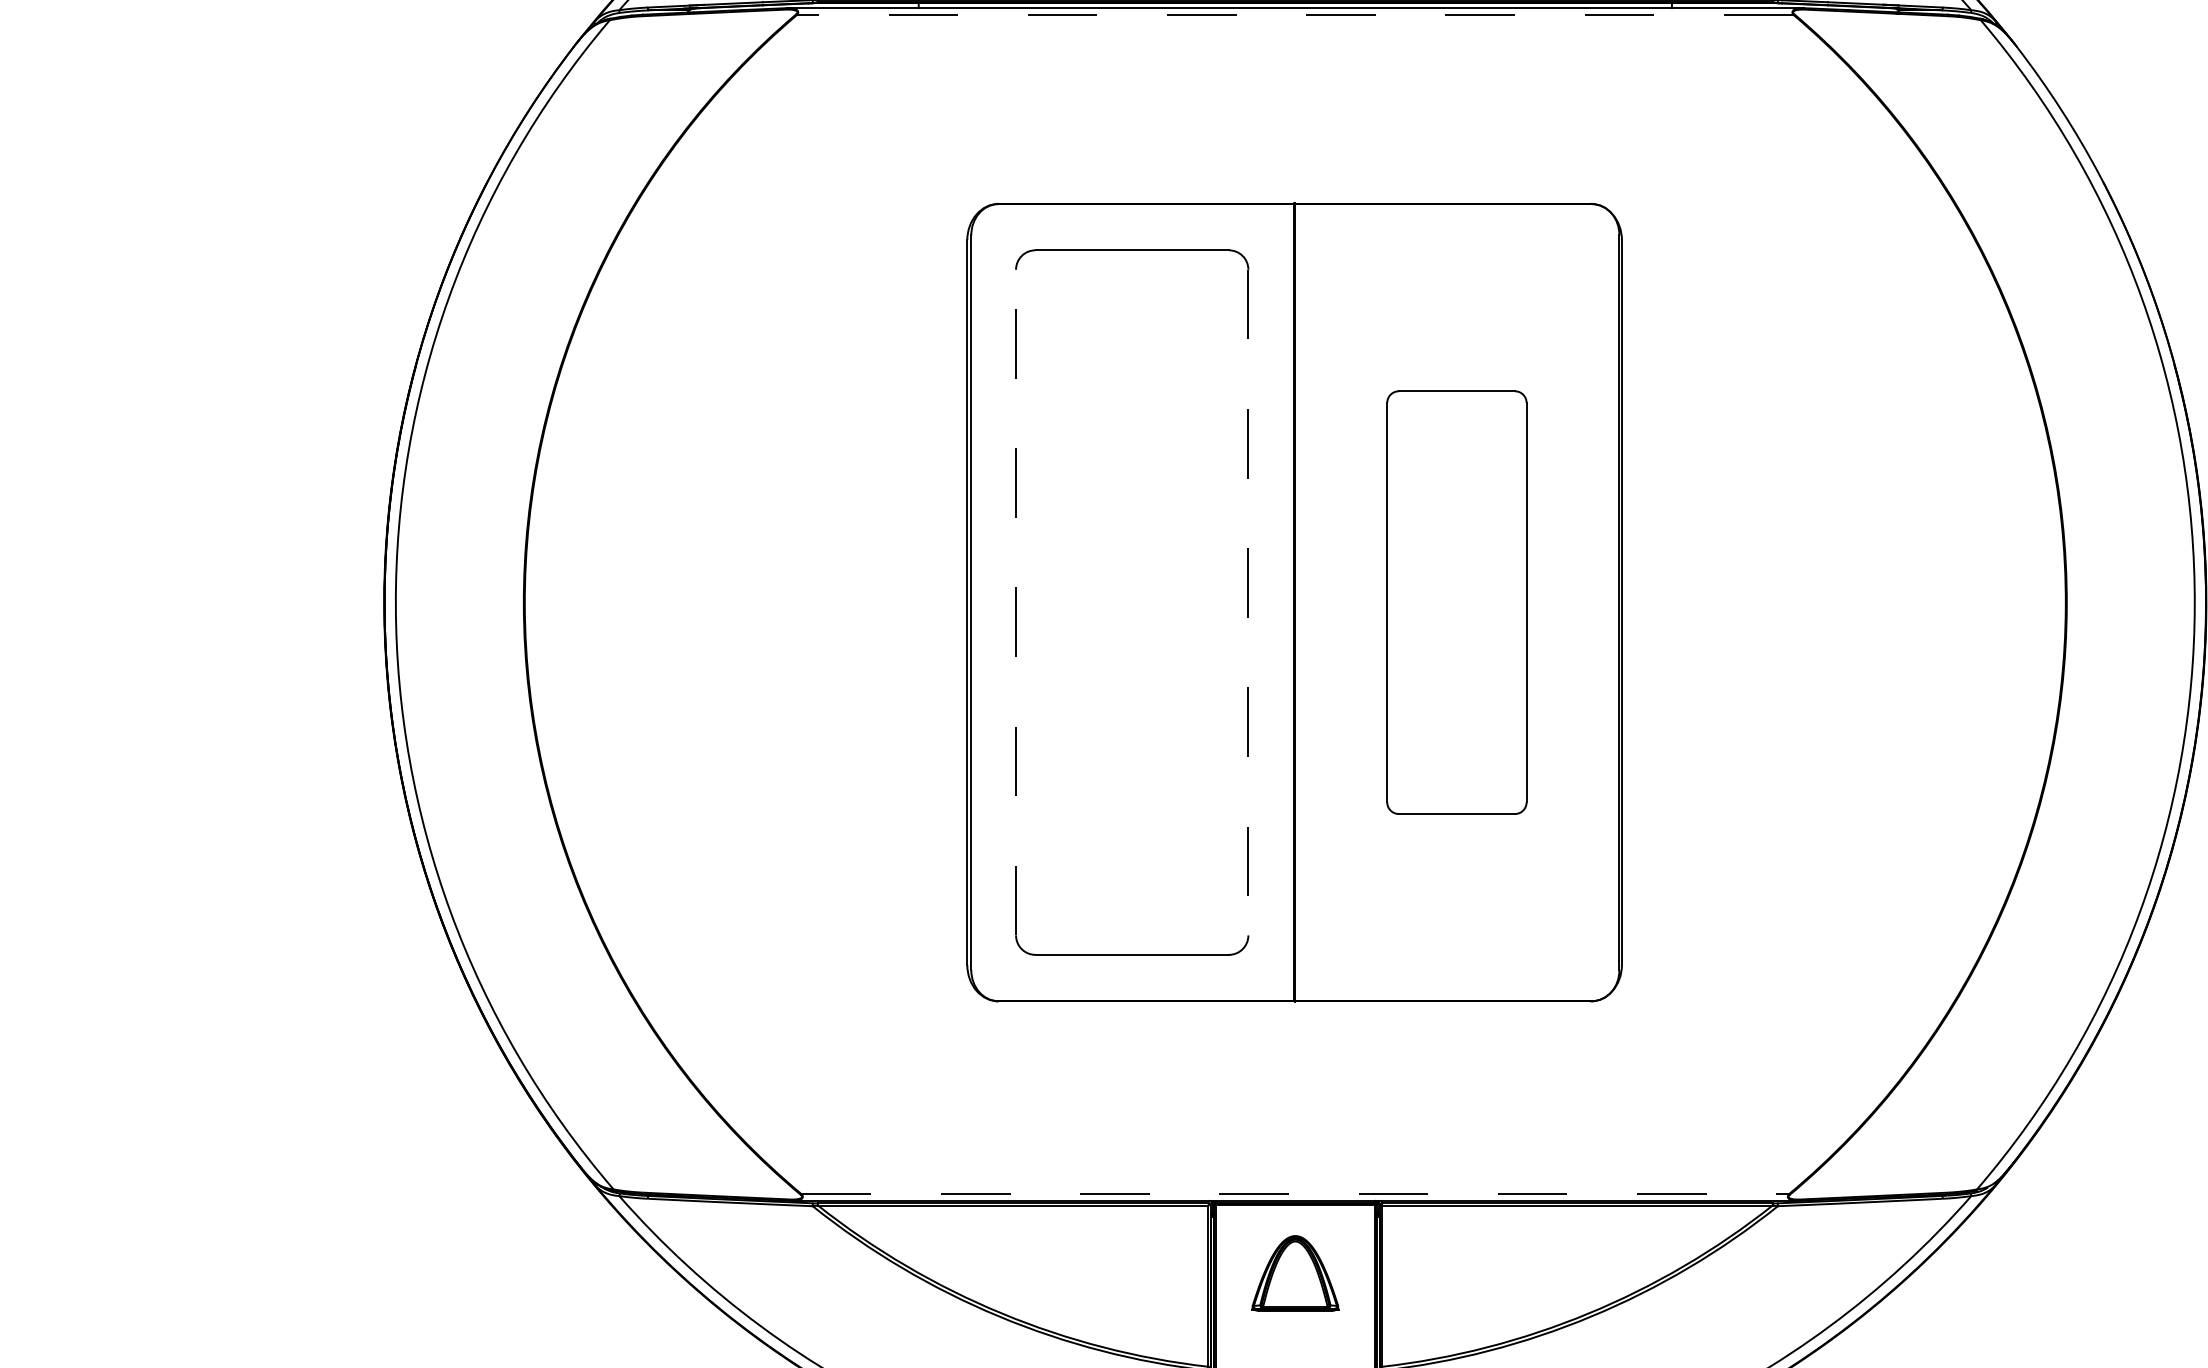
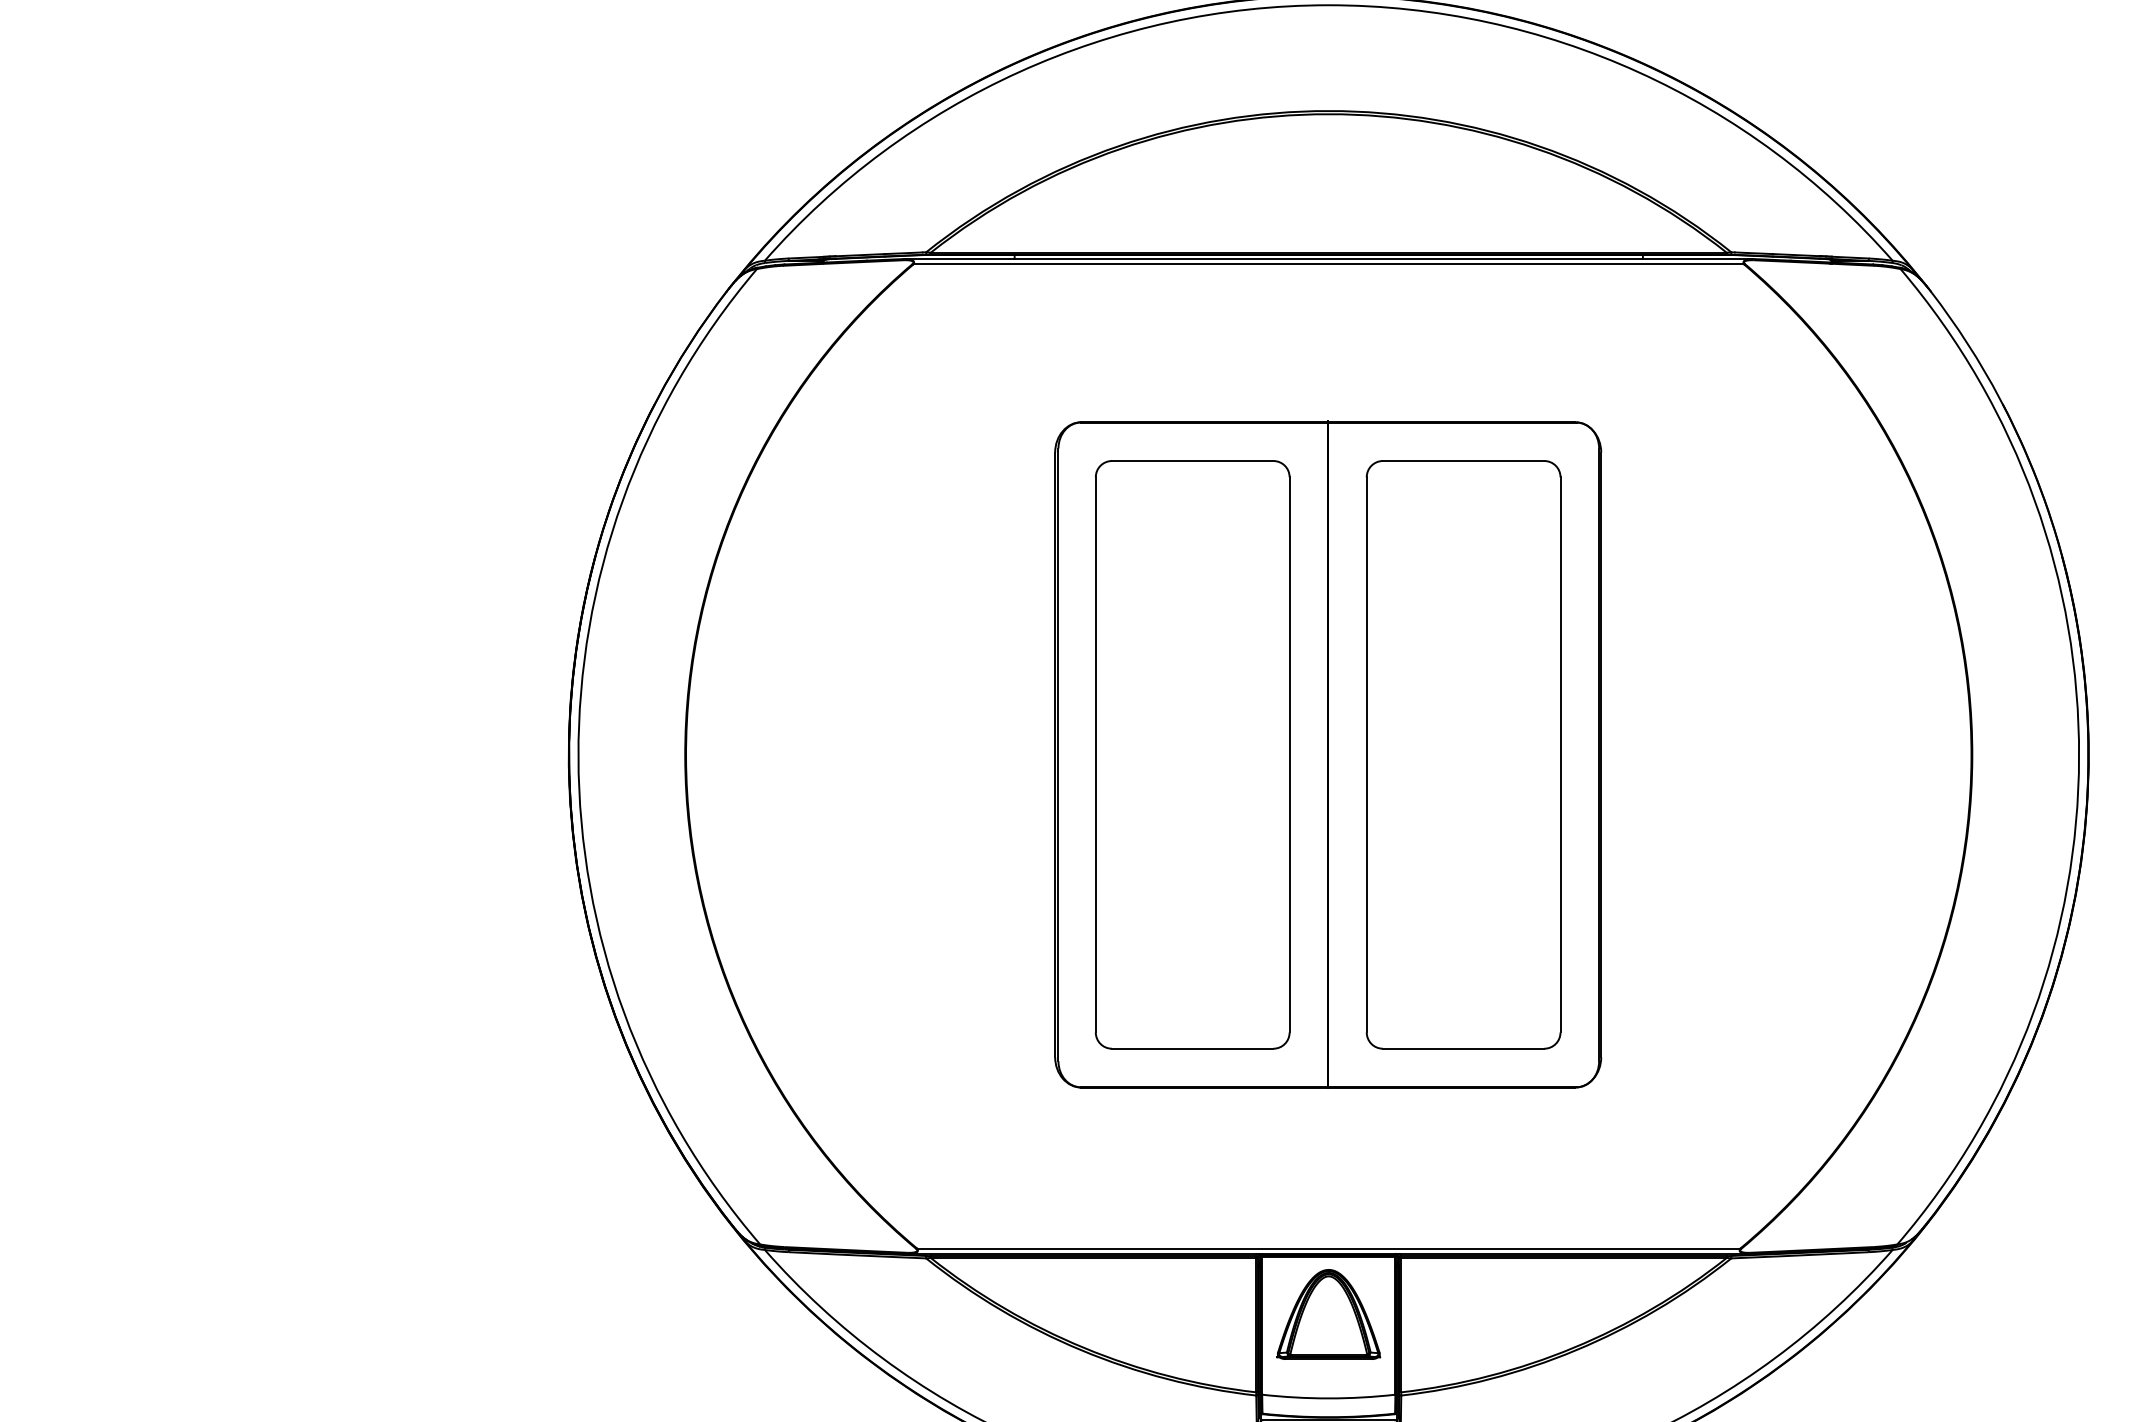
line: (1294, 14) -> (1328, 264), dashed -> solid
line: (1015, 602) -> (1095, 754), dashed -> solid
line: (1248, 602) -> (1289, 754), dashed -> solid
part: (1456, 602) -> (1463, 754), size x1.67
line: (1294, 1194) -> (1328, 1248), dashed -> solid
part: (1294, 1273) -> (1328, 1314), size x1.43

